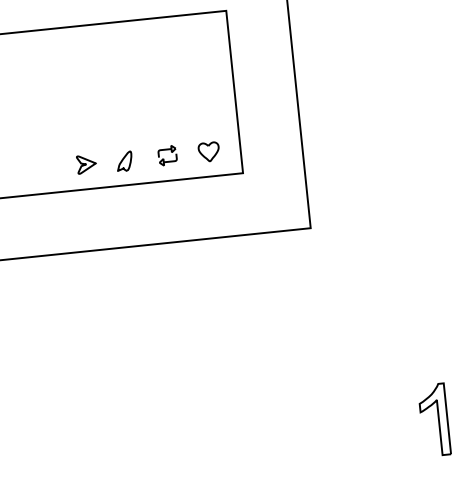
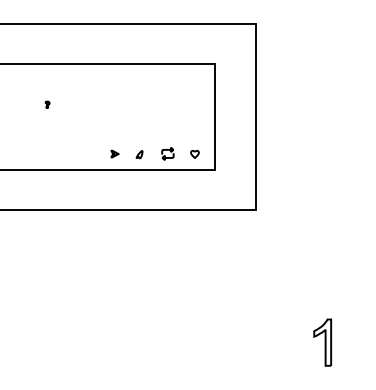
part: (208, 152) -> (194, 154), size x0.6
part: (124, 161) -> (139, 154), size x0.6
part: (85, 163) -> (114, 153), size x0.6

